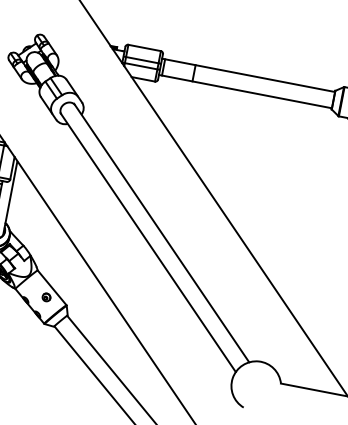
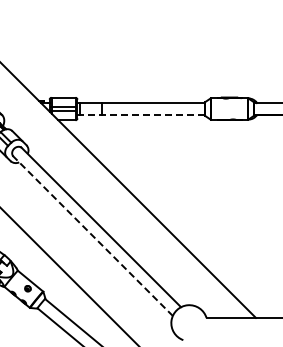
line: (245, 92) -> (141, 115), solid -> dashed
line: (149, 243) -> (93, 236), solid -> dashed

